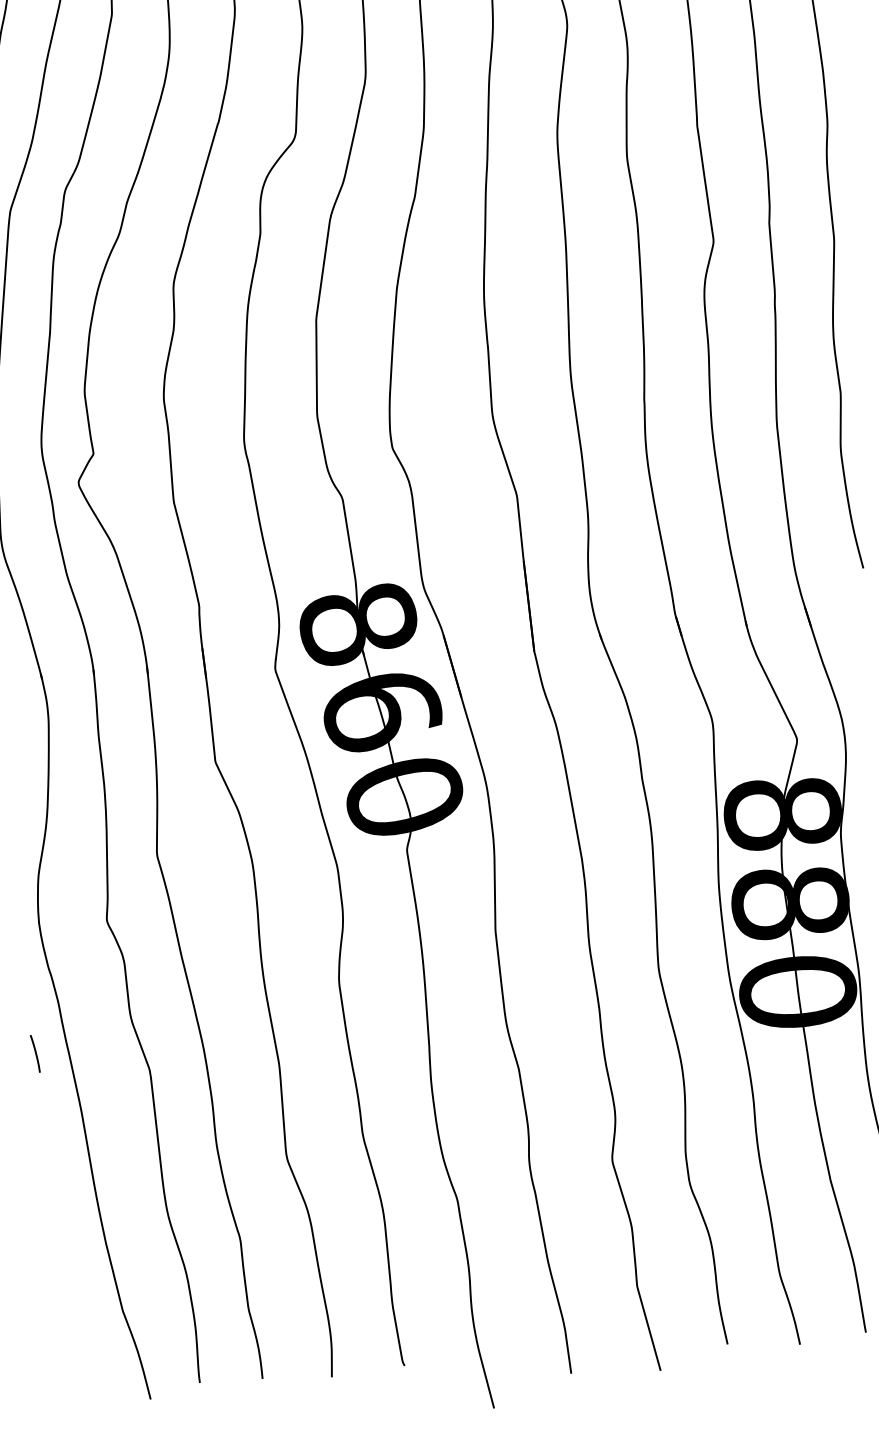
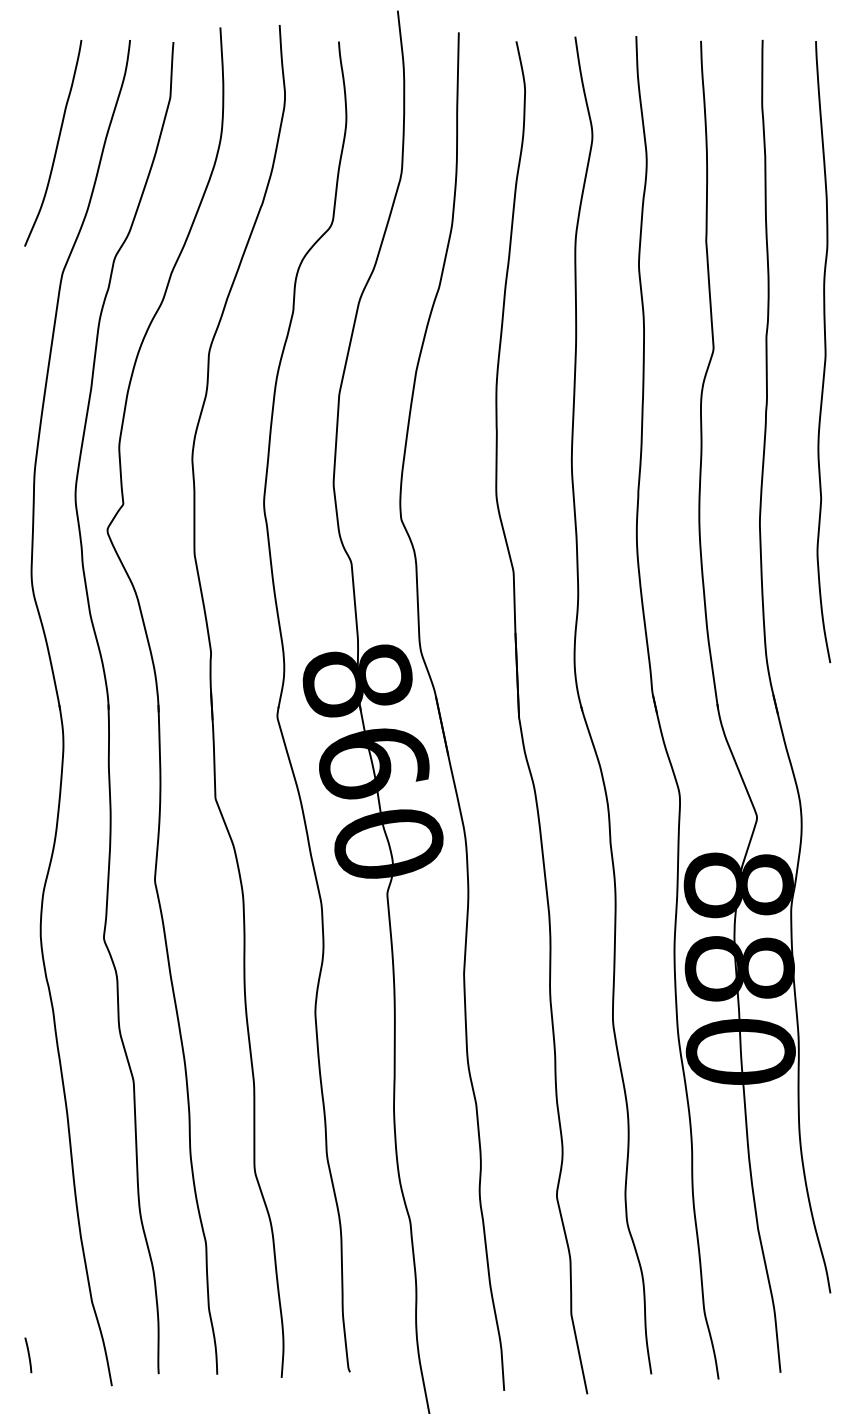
line: (35, 1054) -> (28, 1355), moved

